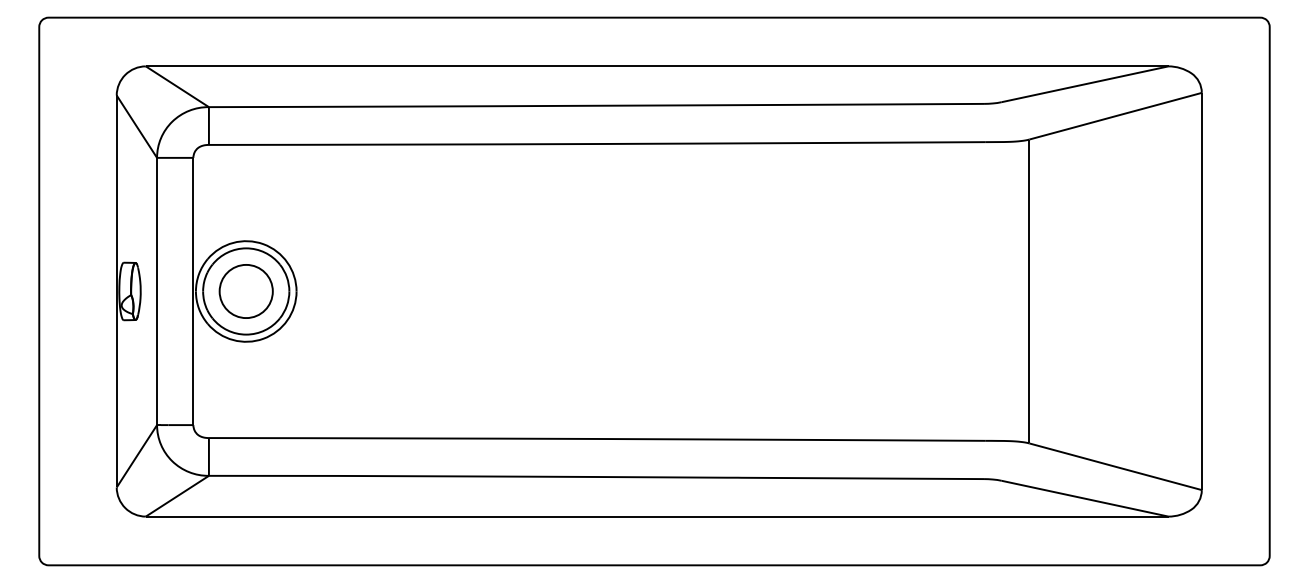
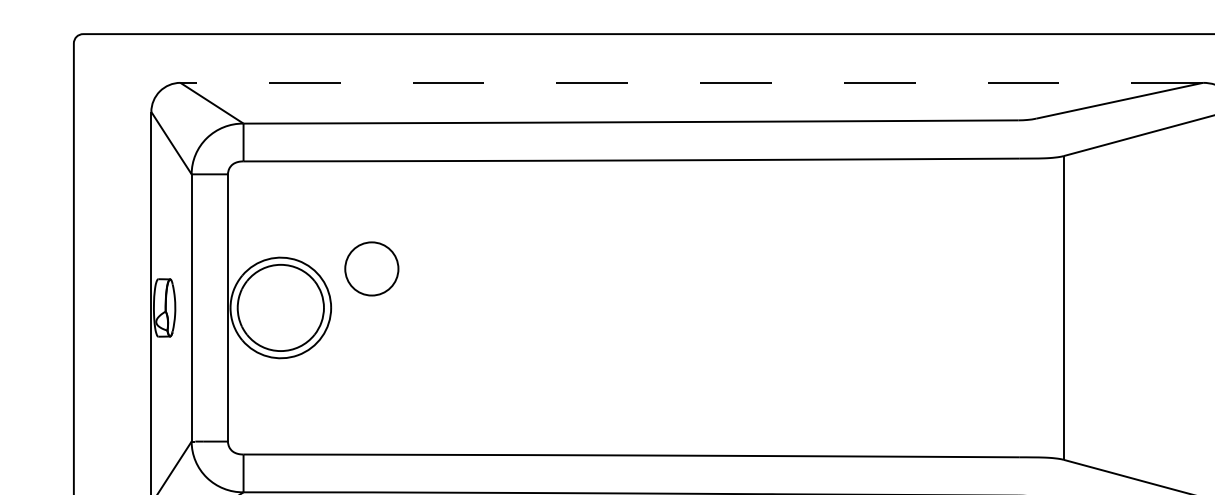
line: (657, 66) -> (692, 82), solid -> dashed
part: (245, 291) -> (371, 268), moved

